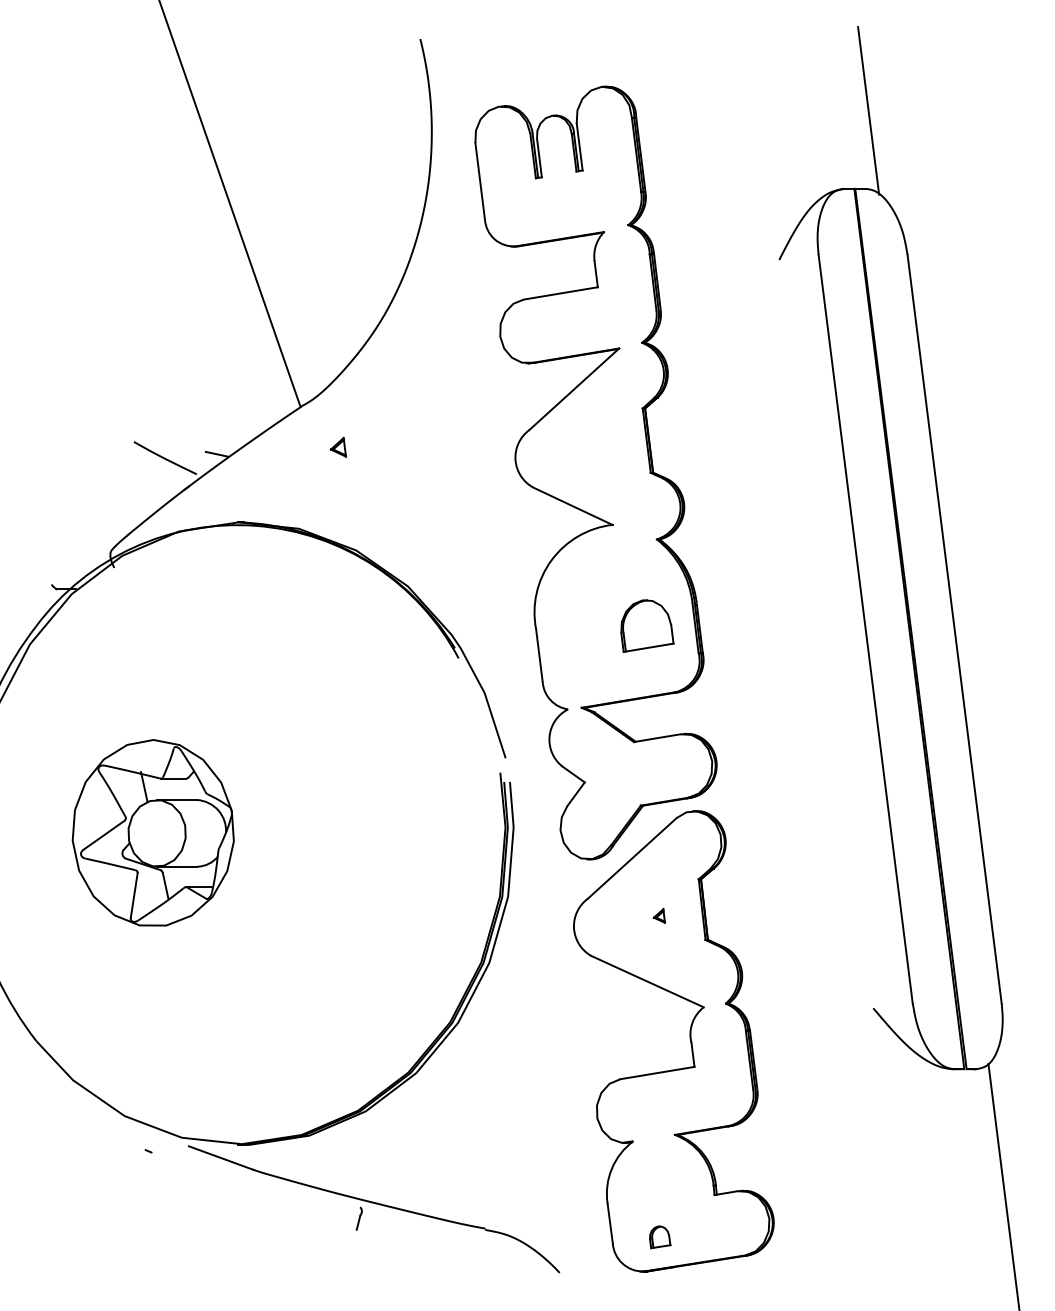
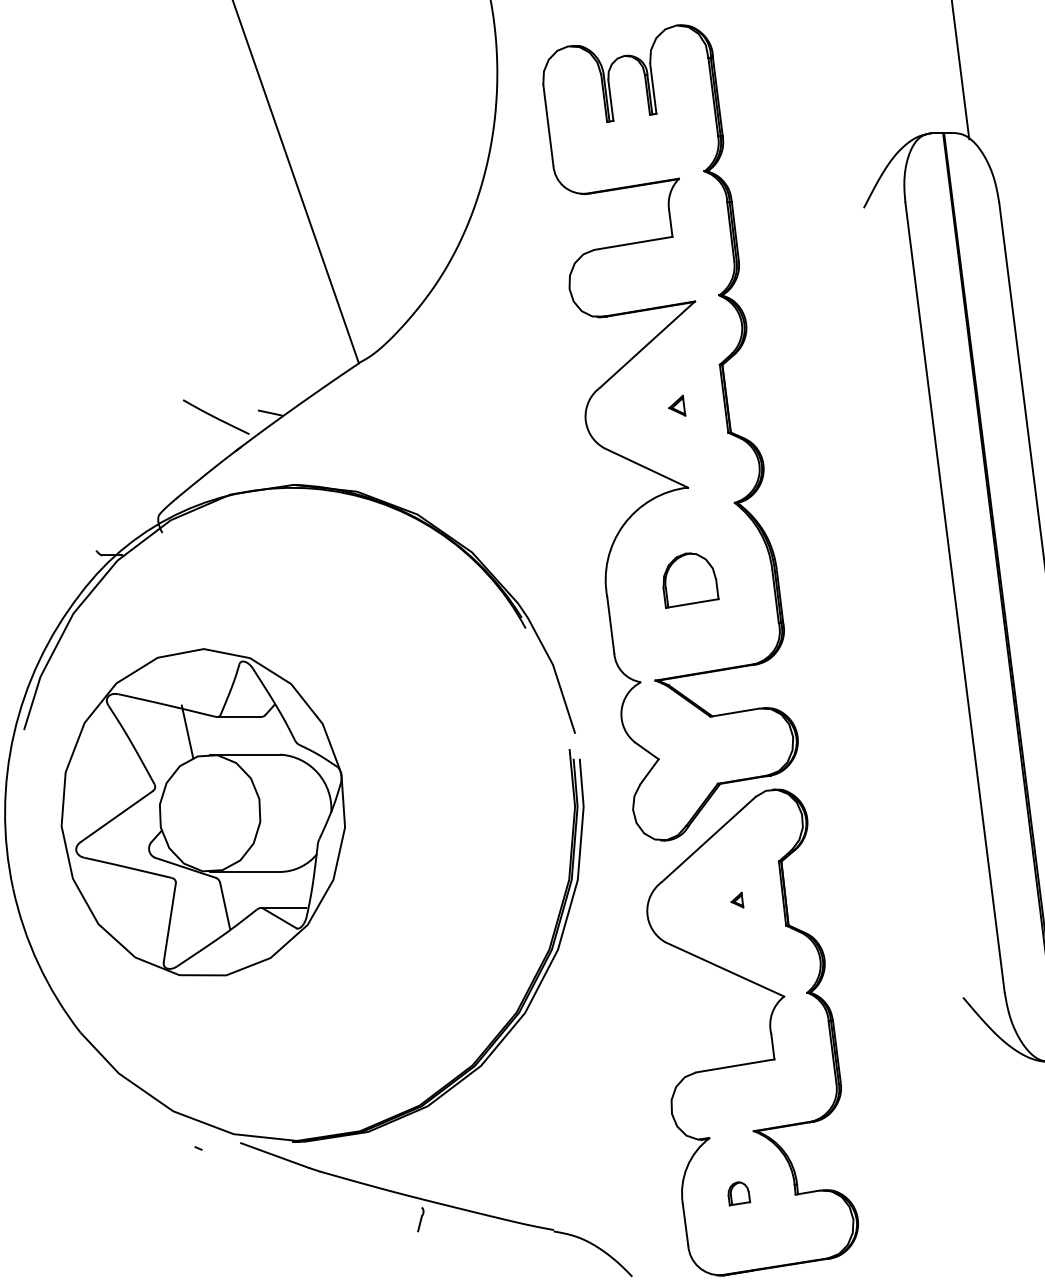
part: (337, 446) -> (676, 404), moved
part: (647, 625) -> (691, 580), moved
part: (153, 832) -> (203, 812), size x1.67
part: (660, 1237) -> (739, 1194), moved

